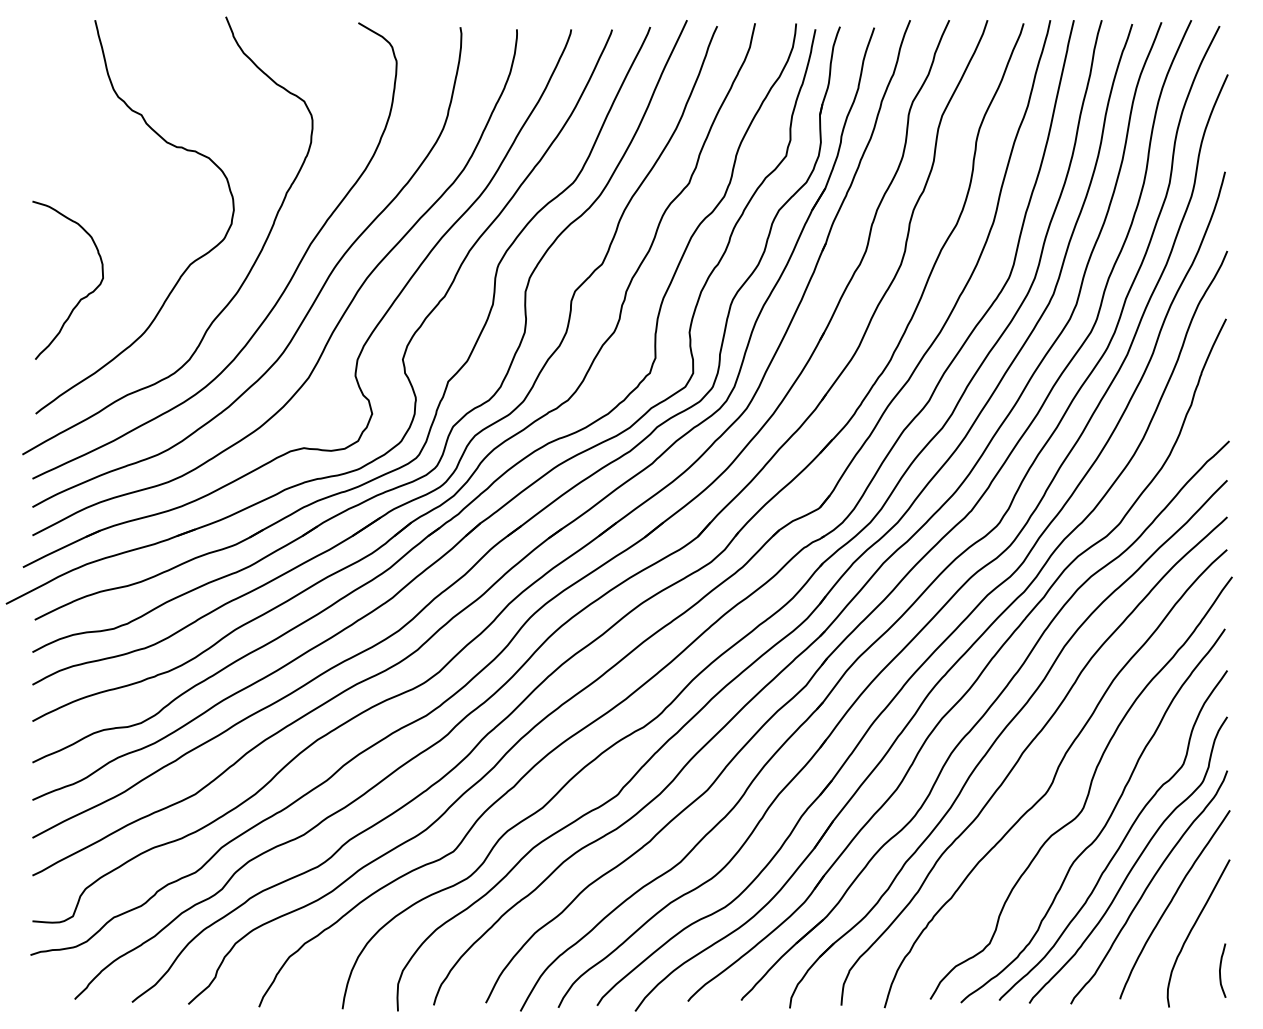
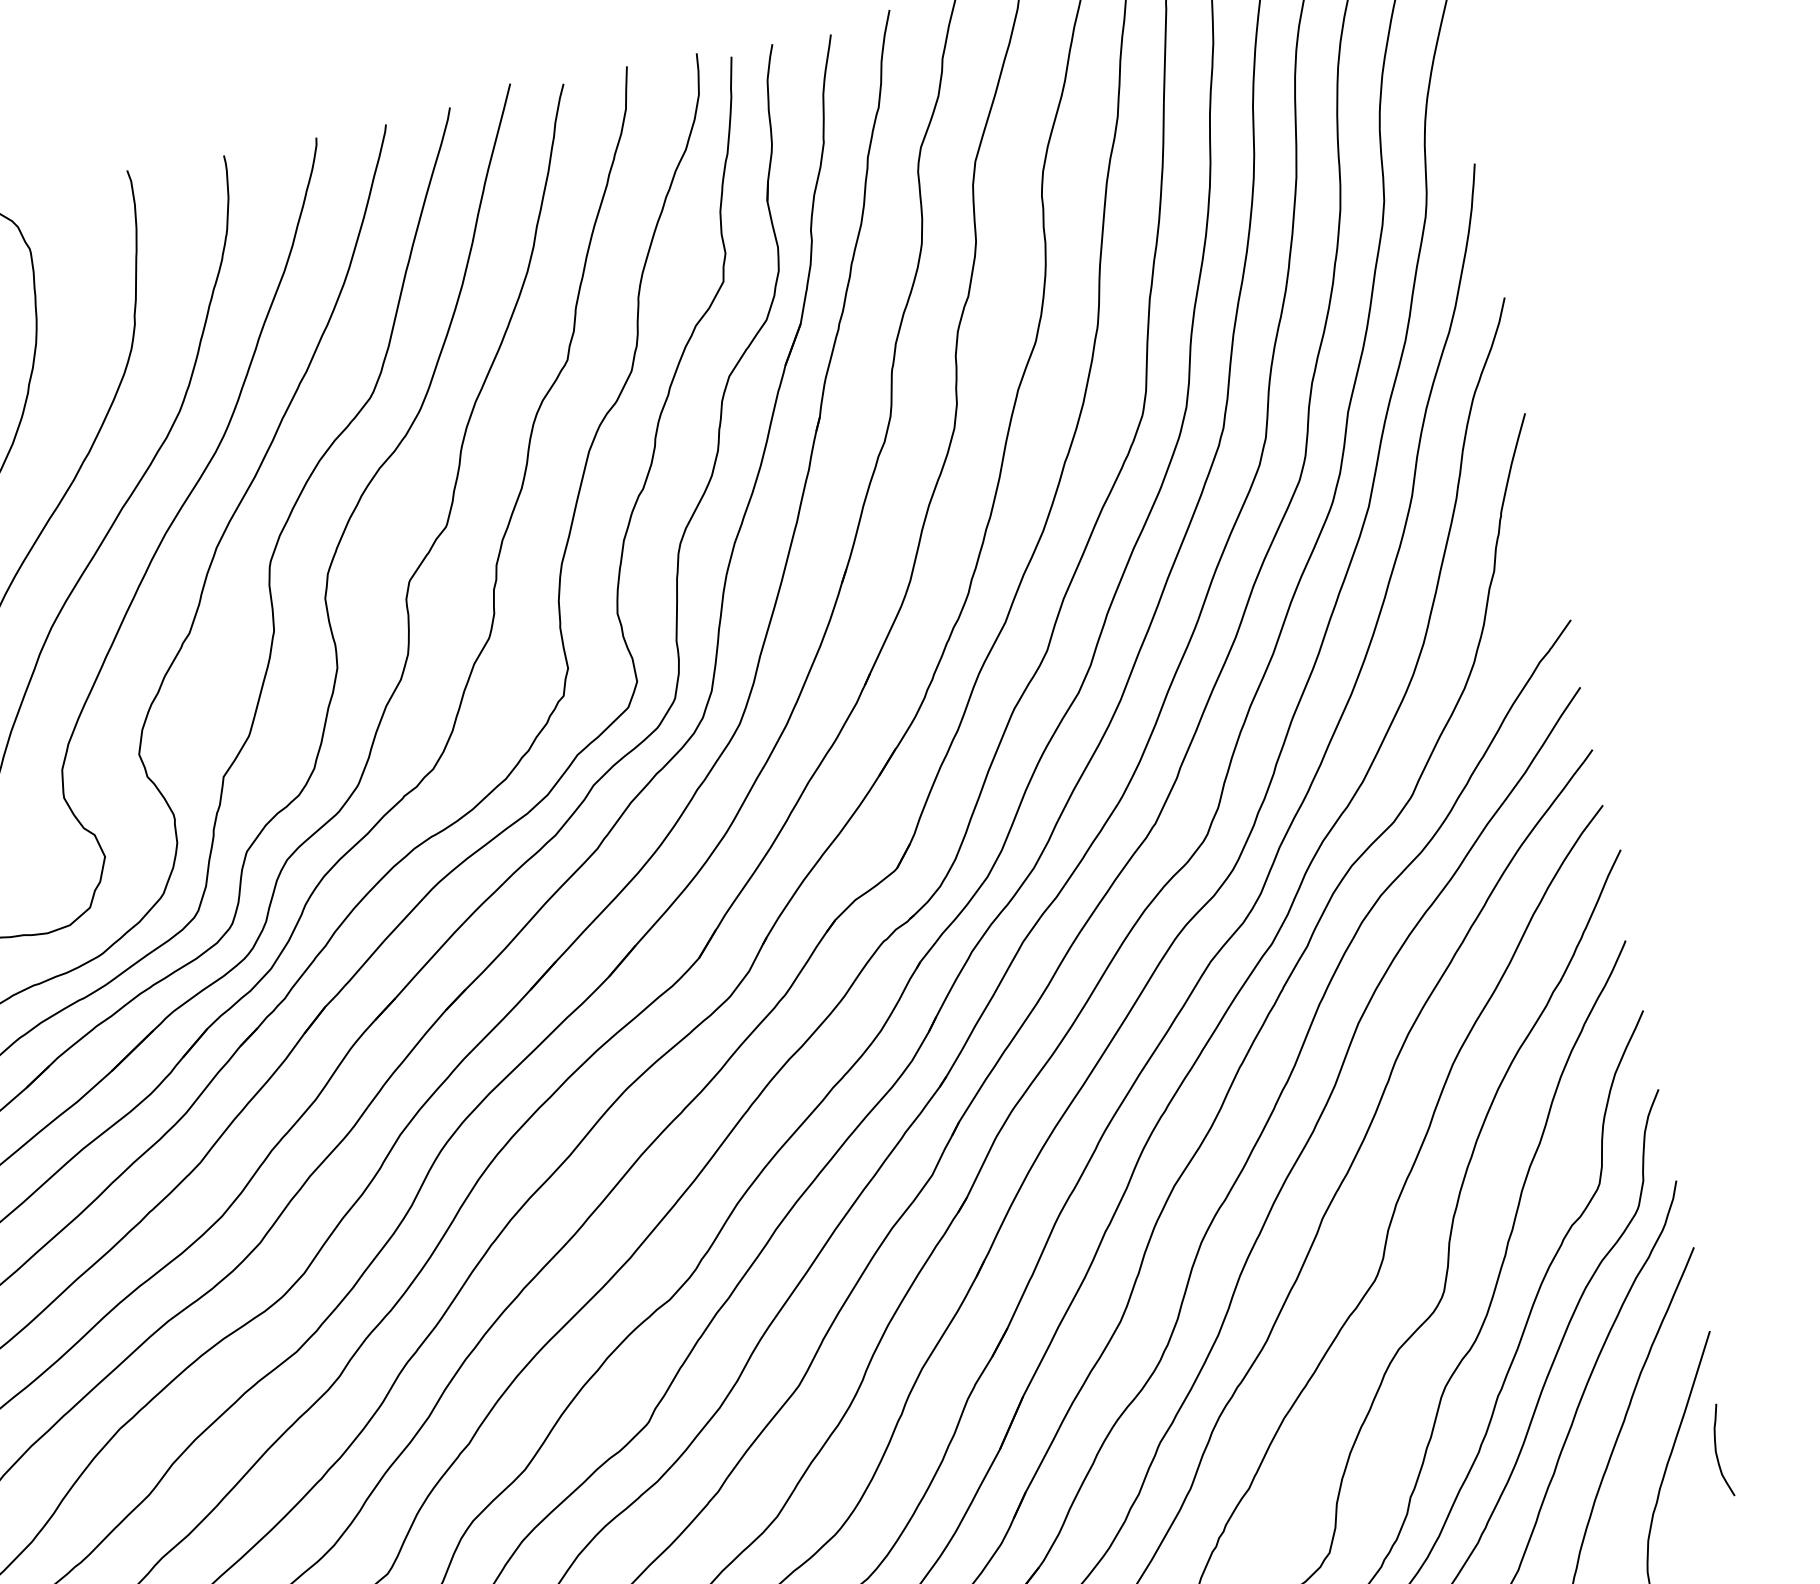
curve: (1220, 970) -> (1716, 1451), moved

